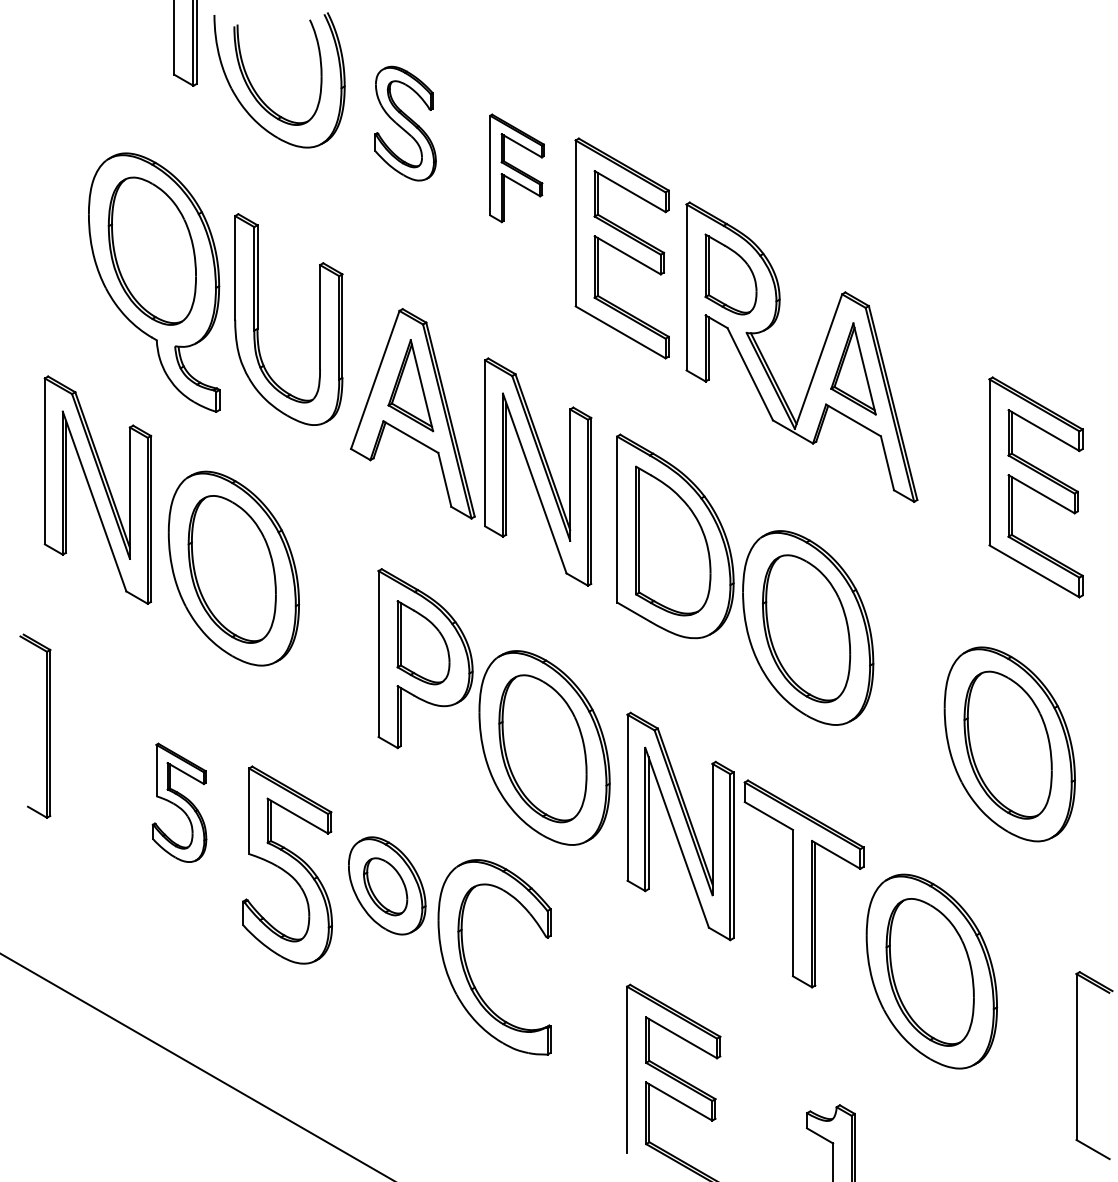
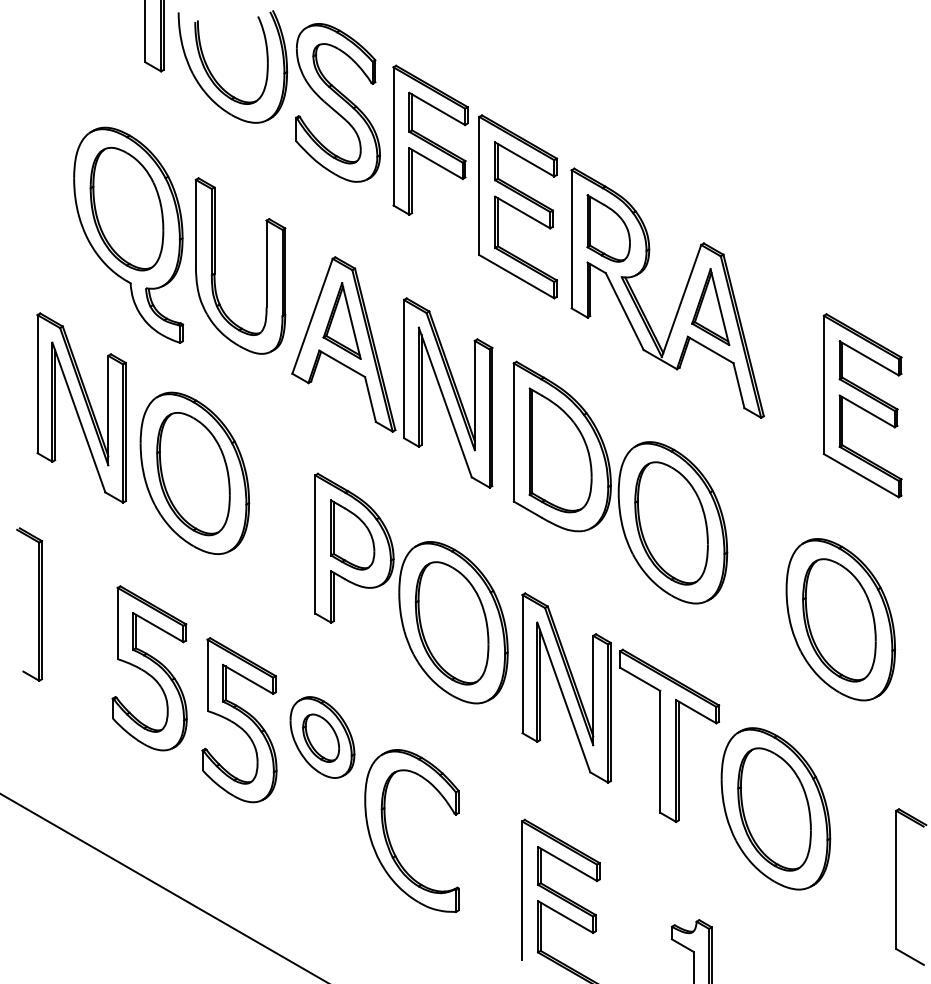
part: (405, 123) -> (337, 102), size x1.67
part: (516, 167) -> (430, 139), size x1.67
part: (179, 803) -> (149, 668), size x1.67
part: (467, 965) -> (389, 837), moved

